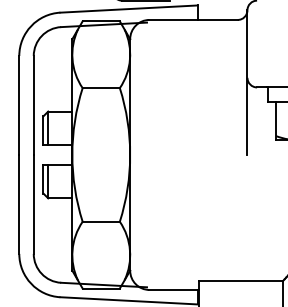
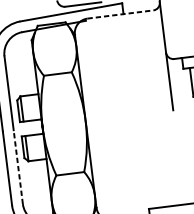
line: (194, 19) -> (121, 14), solid -> dashed
line: (33, 203) -> (18, 166), solid -> dashed

